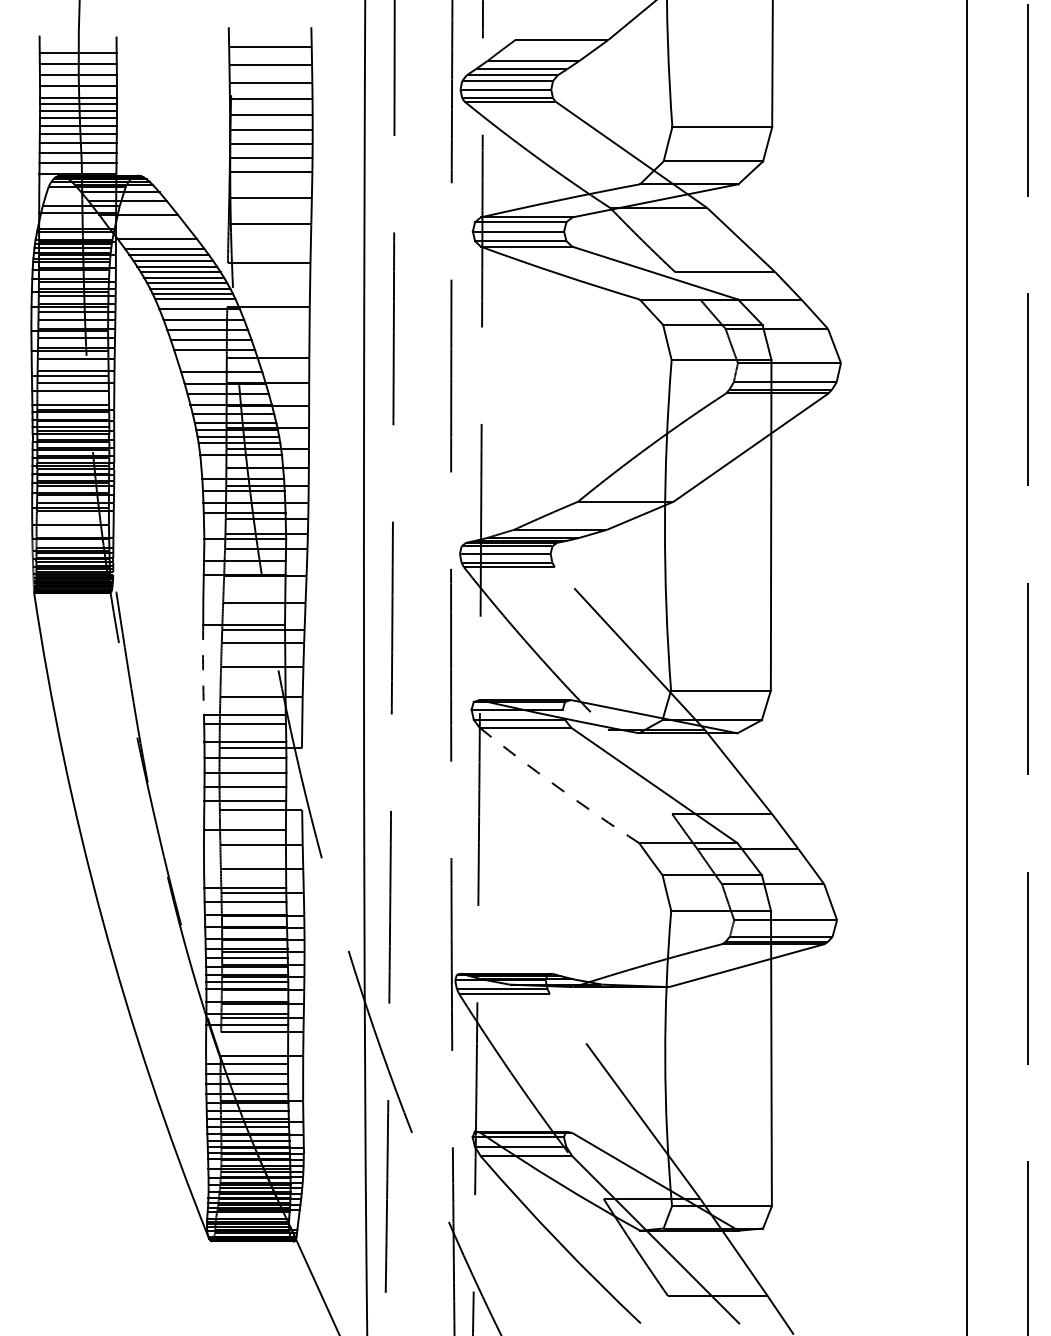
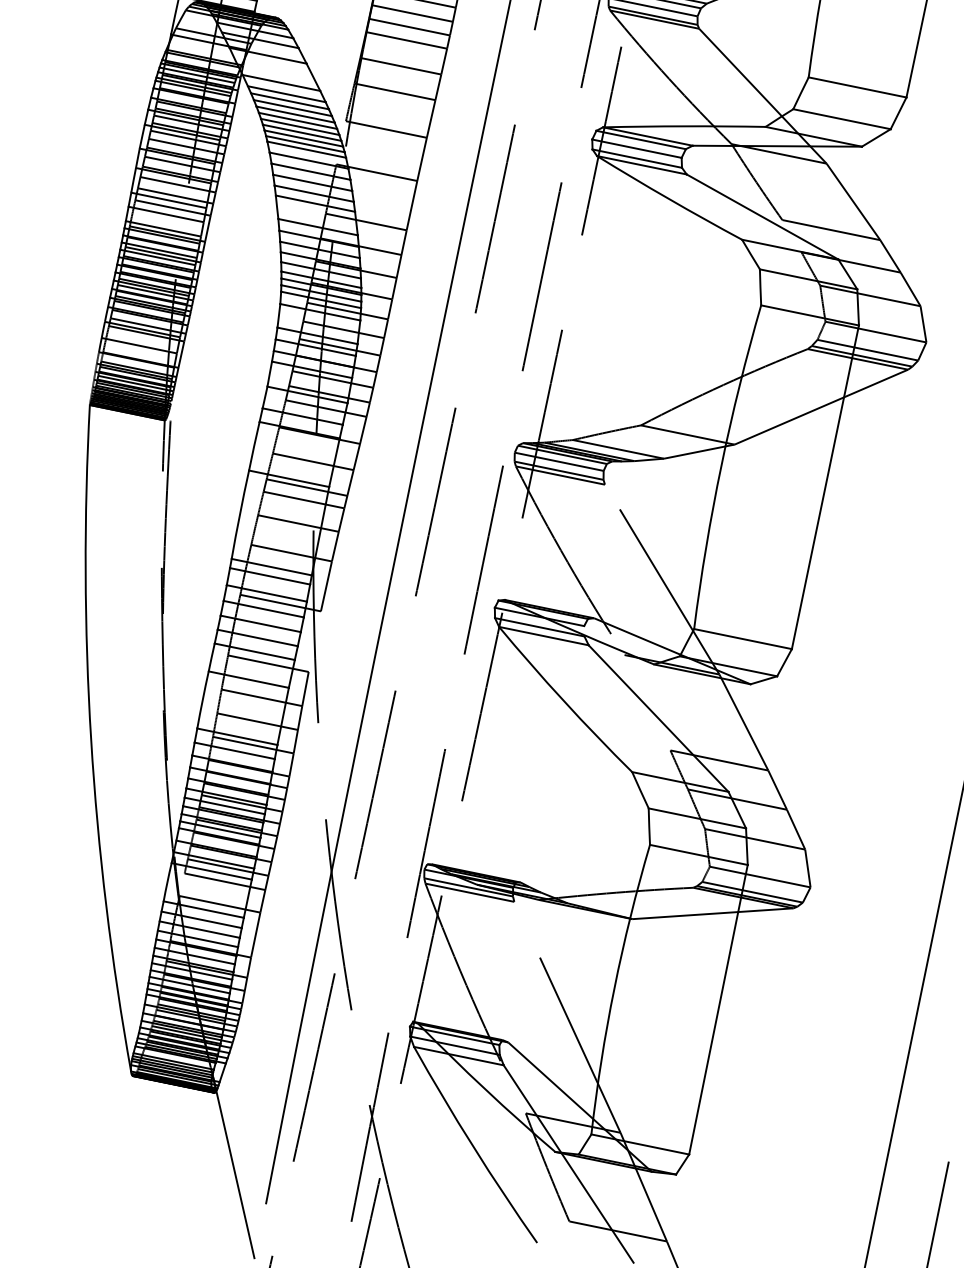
arc: (203, 669) -> (240, 514), dashed -> solid
arc: (558, 787) -> (564, 701), dashed -> solid

